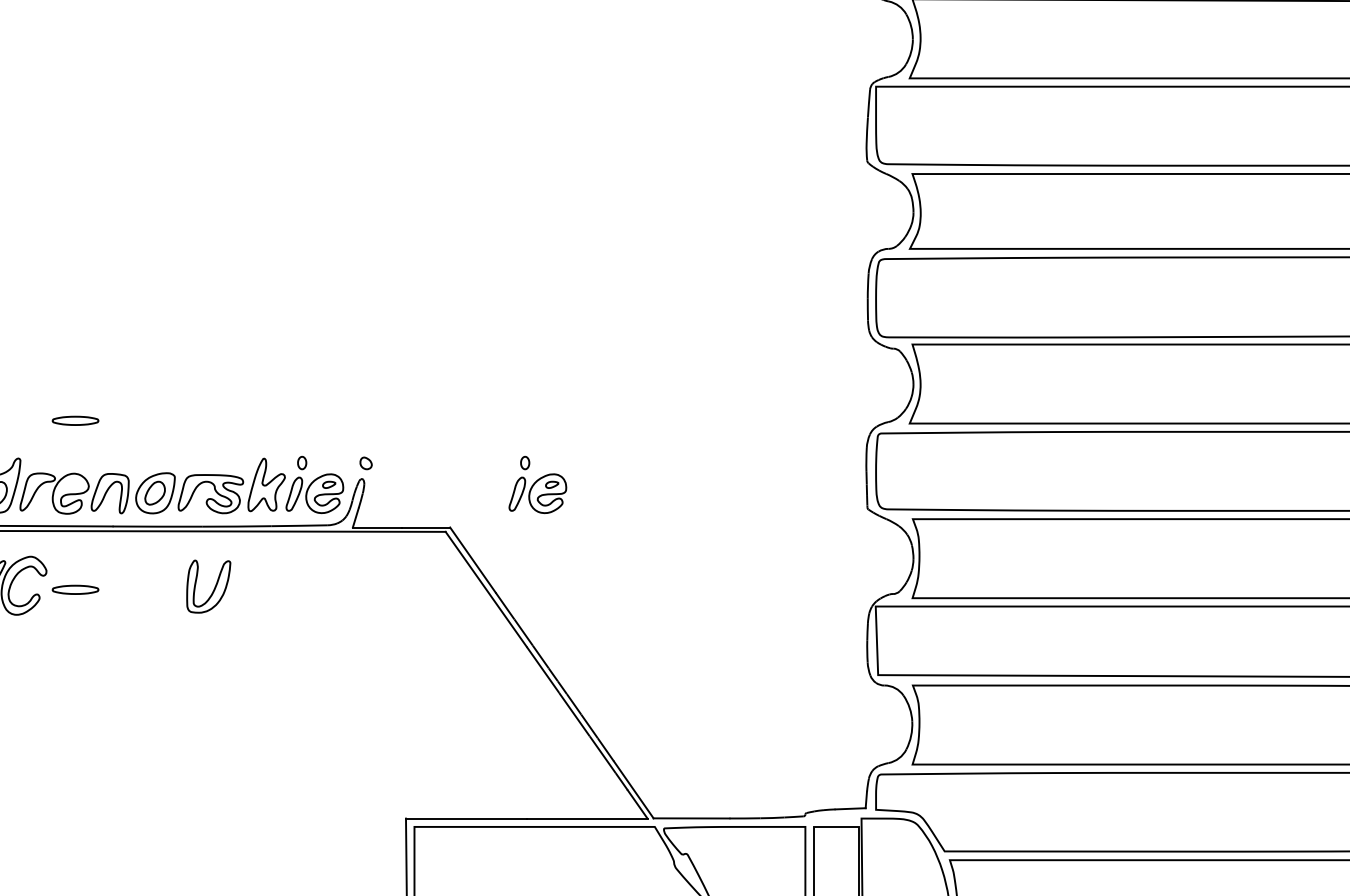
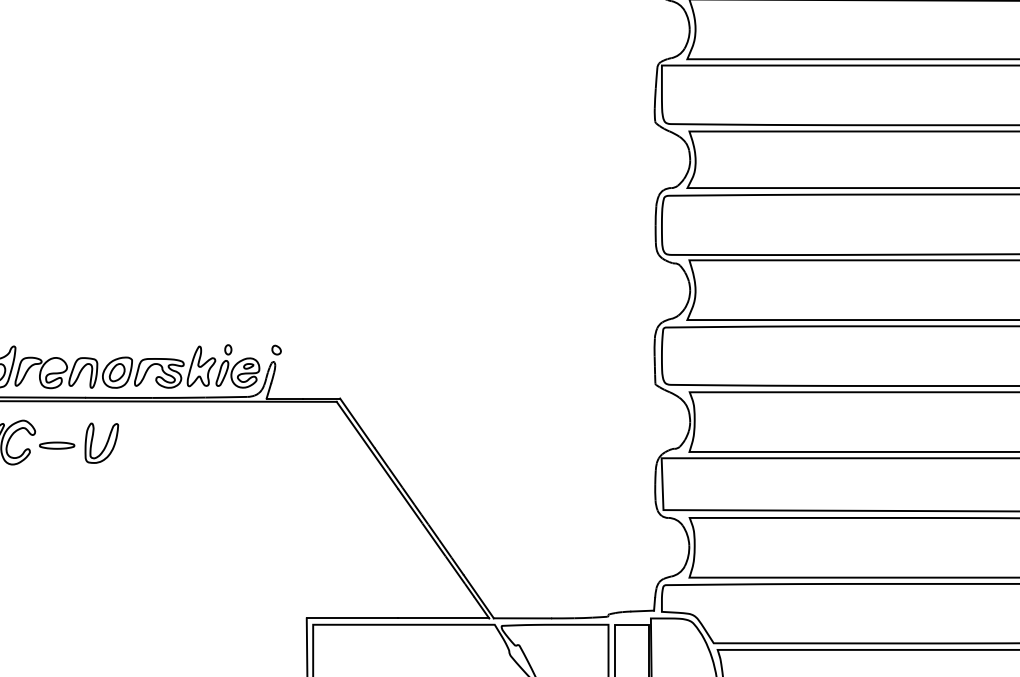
part: (75, 420) -> (57, 317), removed
part: (537, 484) -> (406, 366), removed
part: (208, 586) -> (101, 443), moved

